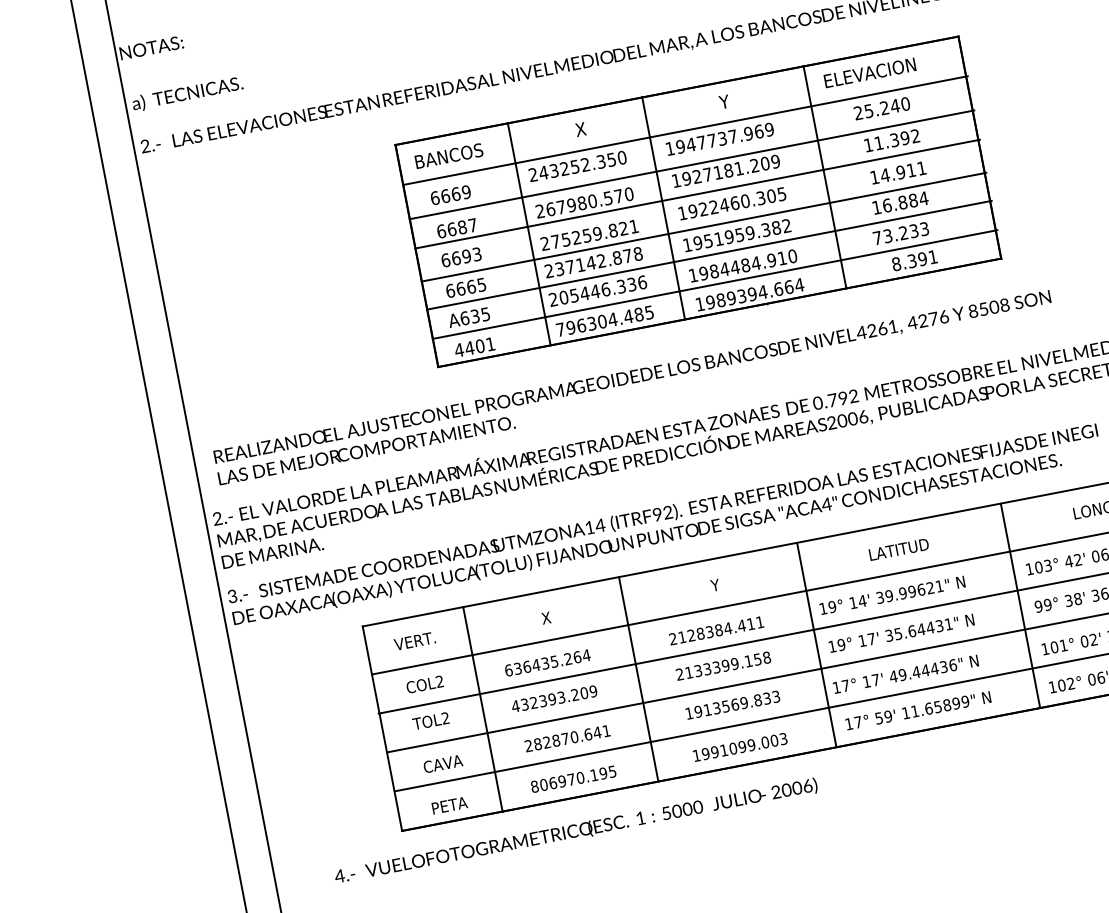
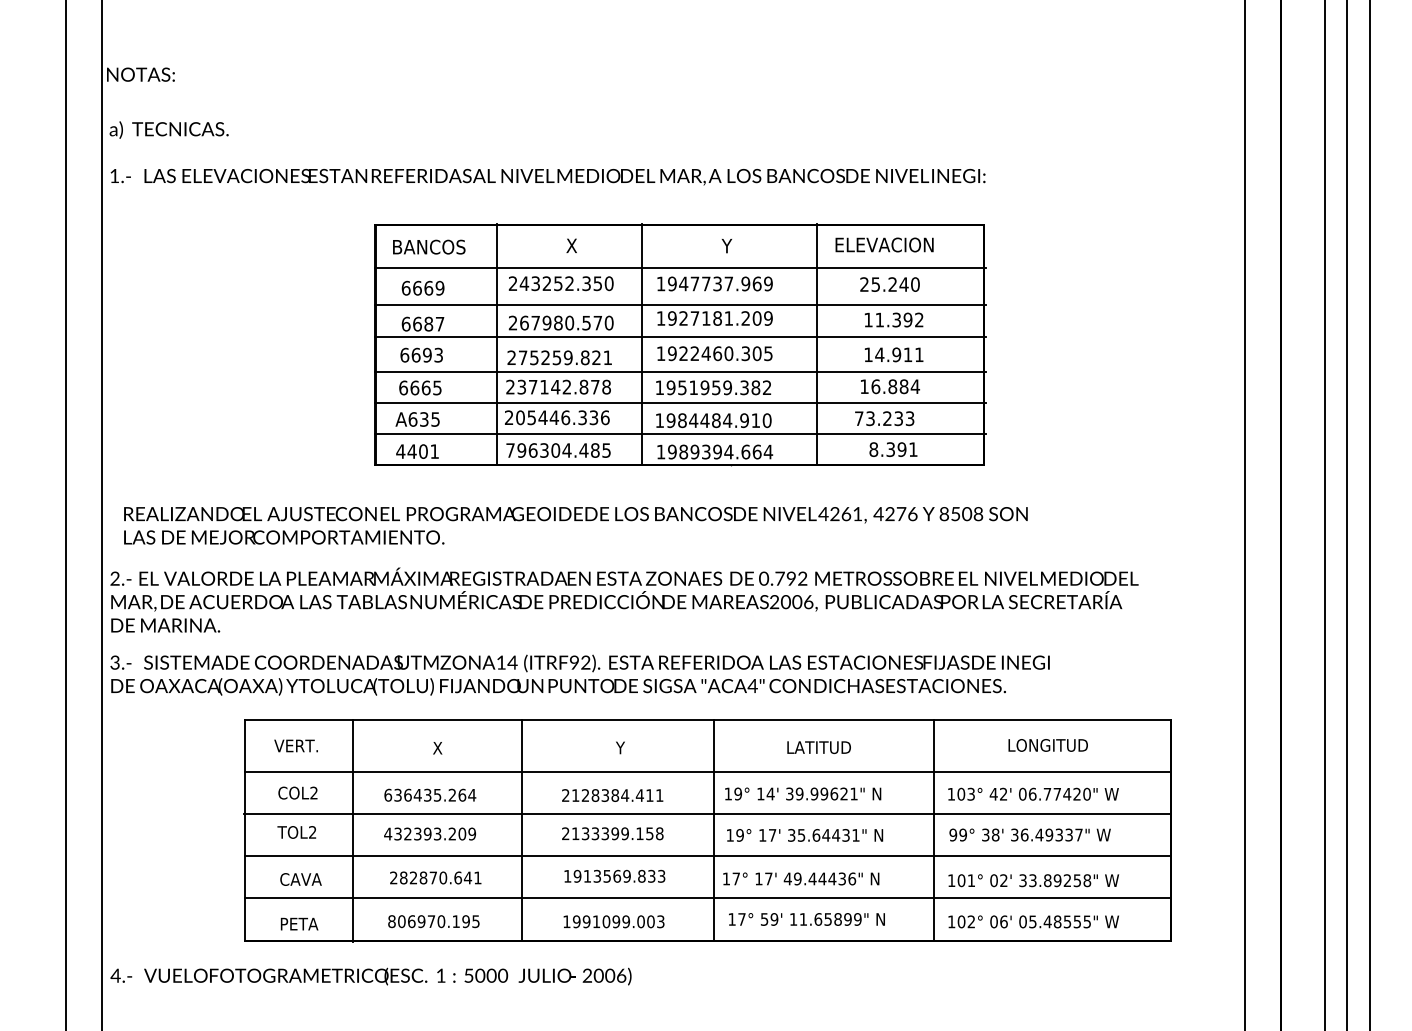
text: (145, 145) -> (114, 175), 2.- -> 1.-
text: (575, 831) -> (370, 976), moved

